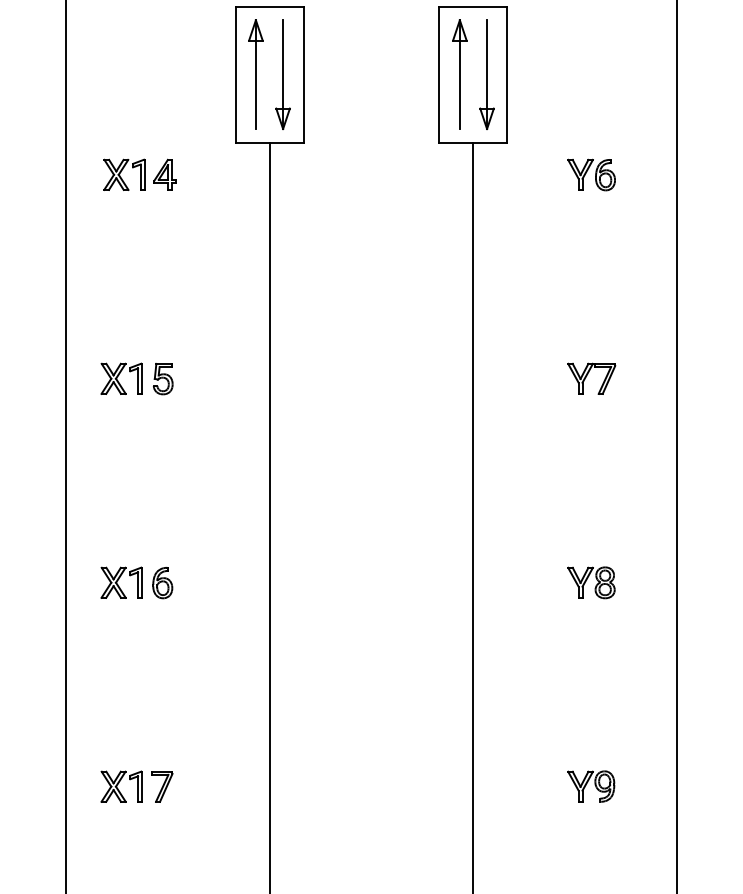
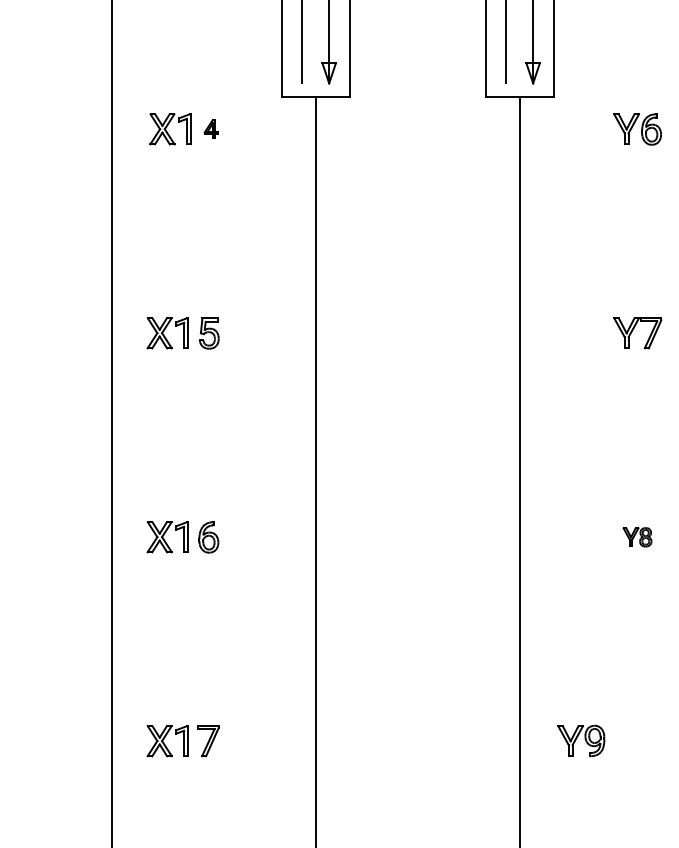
part: (164, 174) -> (210, 128), size x0.6
part: (591, 582) -> (637, 536), size x0.6
part: (591, 786) -> (581, 740), moved

